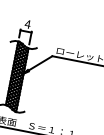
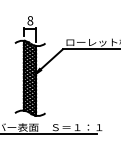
text: (28, 24) -> (30, 20), 4 -> 8

